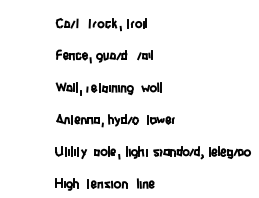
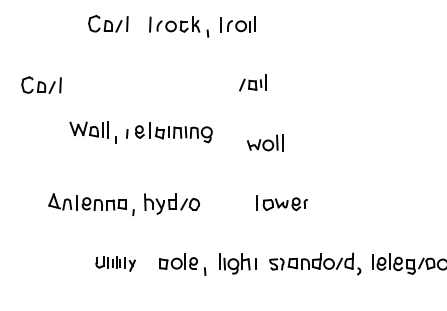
part: (30, 56) -> (40, 85), added
part: (91, 56) -> (153, 85), removed
part: (94, 88) -> (140, 131), moved
part: (97, 120) -> (123, 204), moved
part: (70, 152) -> (114, 263), size x0.7

